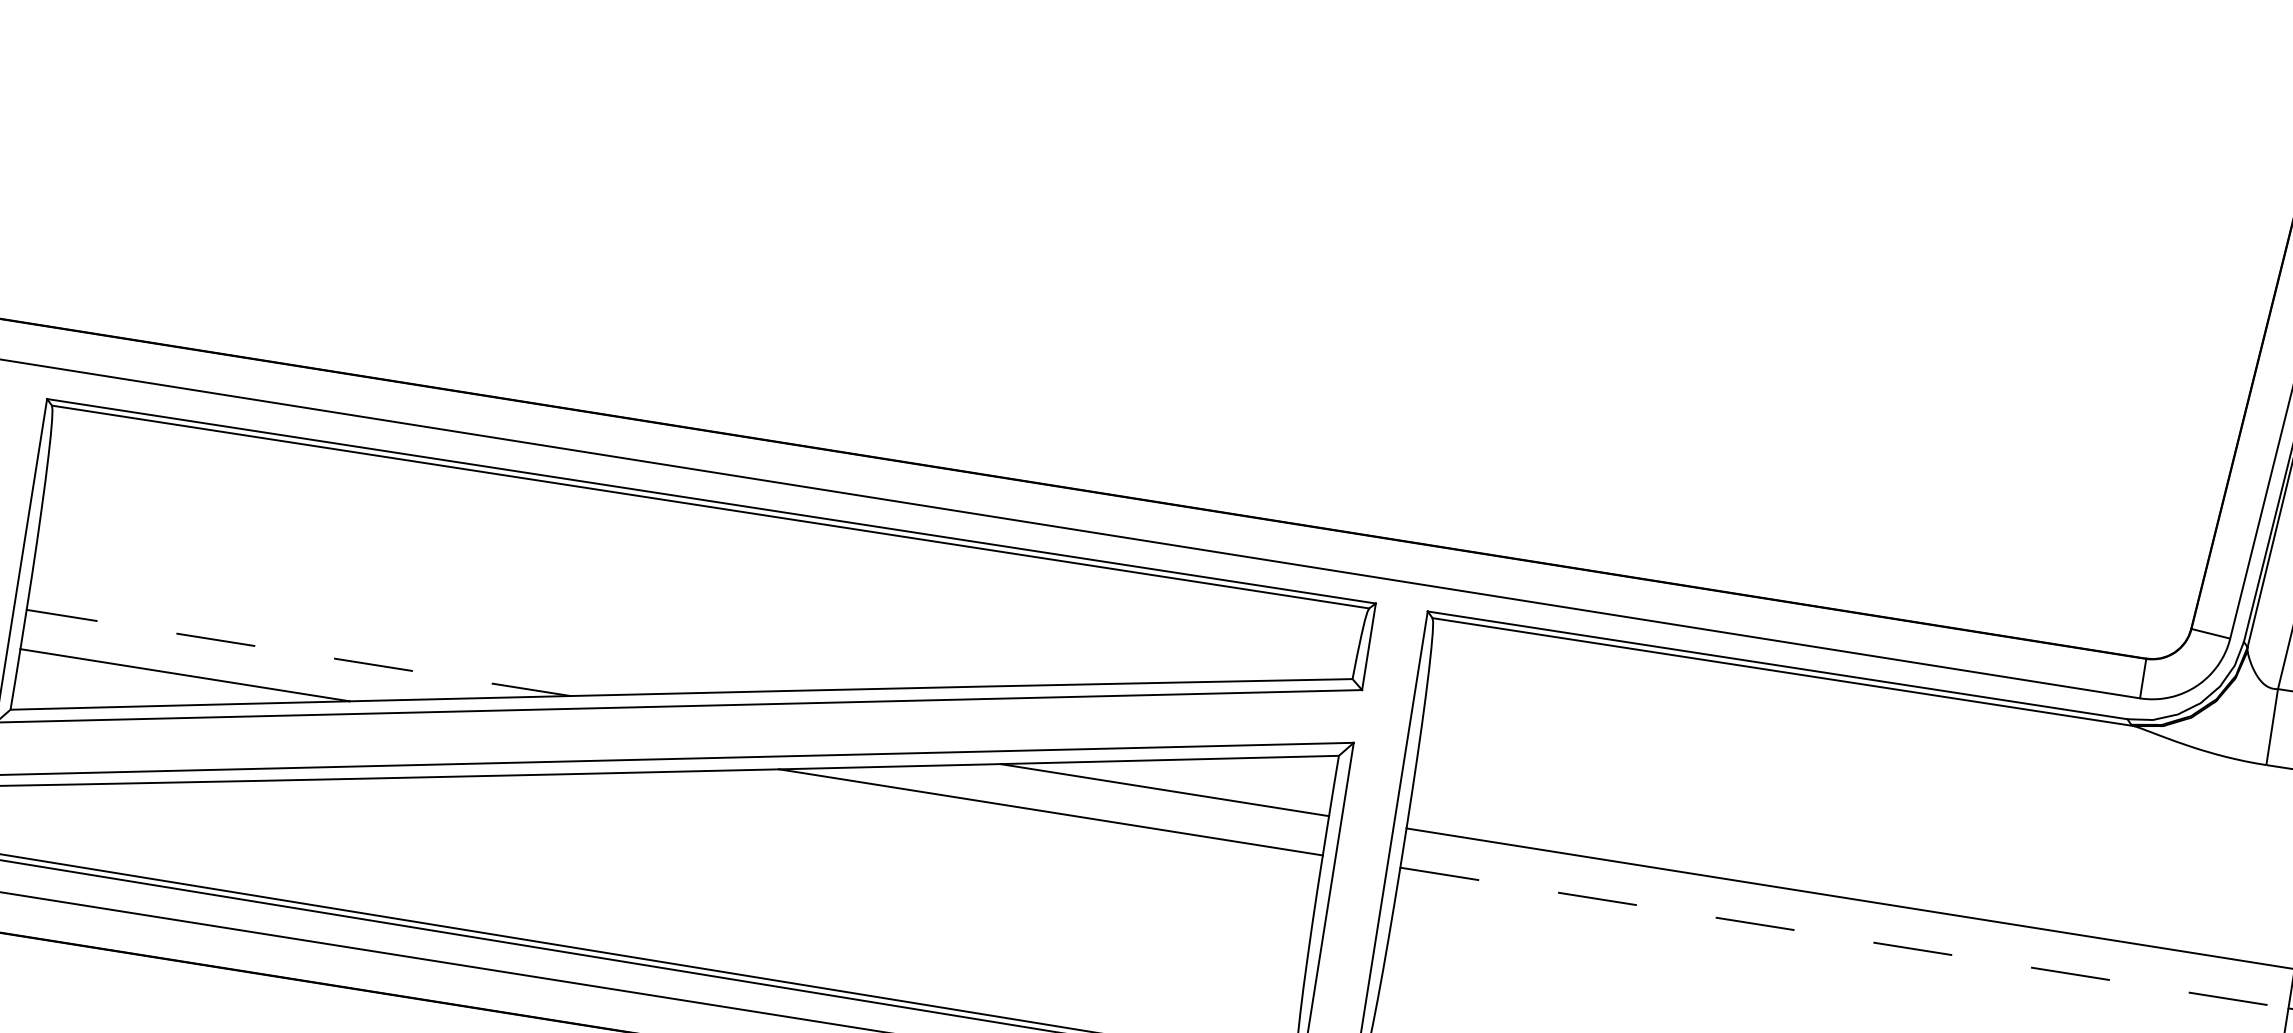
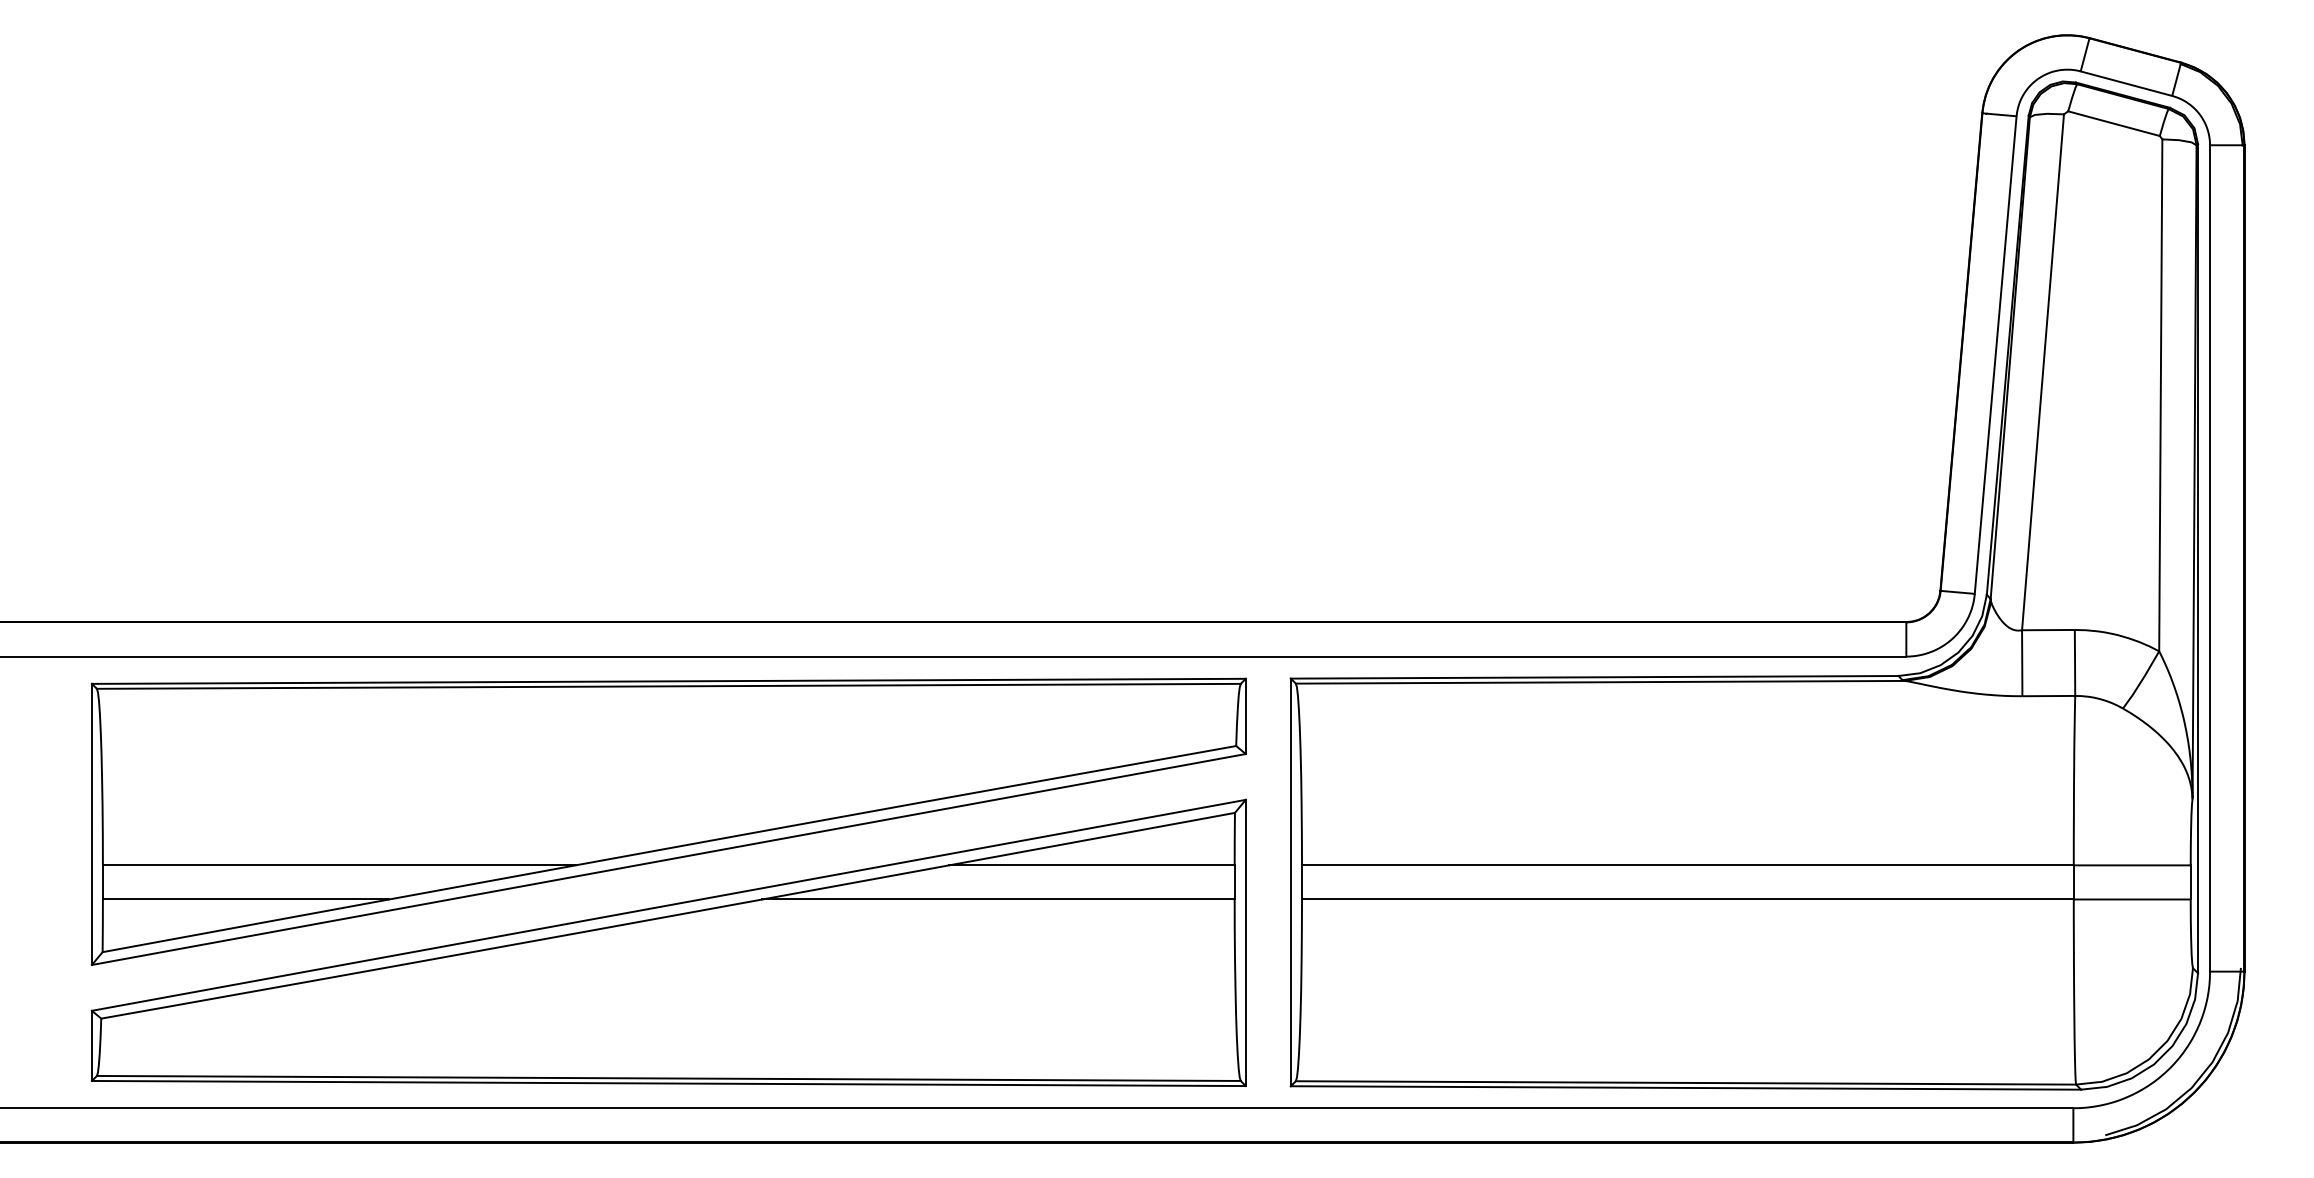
line: (297, 652) -> (338, 865), dashed -> solid
line: (1843, 937) -> (1687, 899), dashed -> solid

